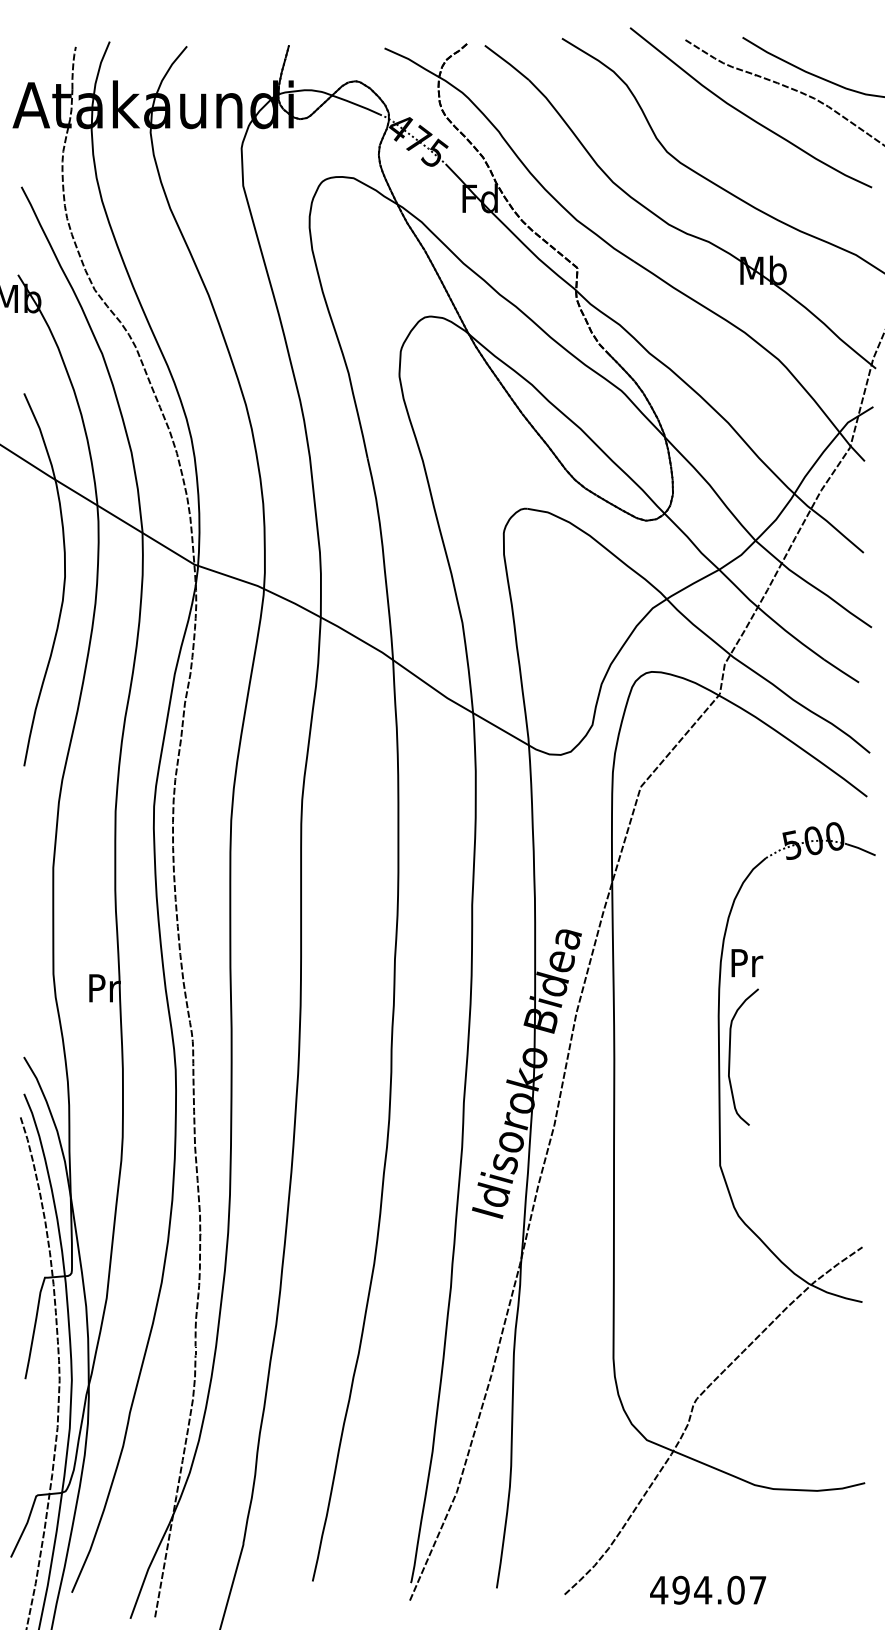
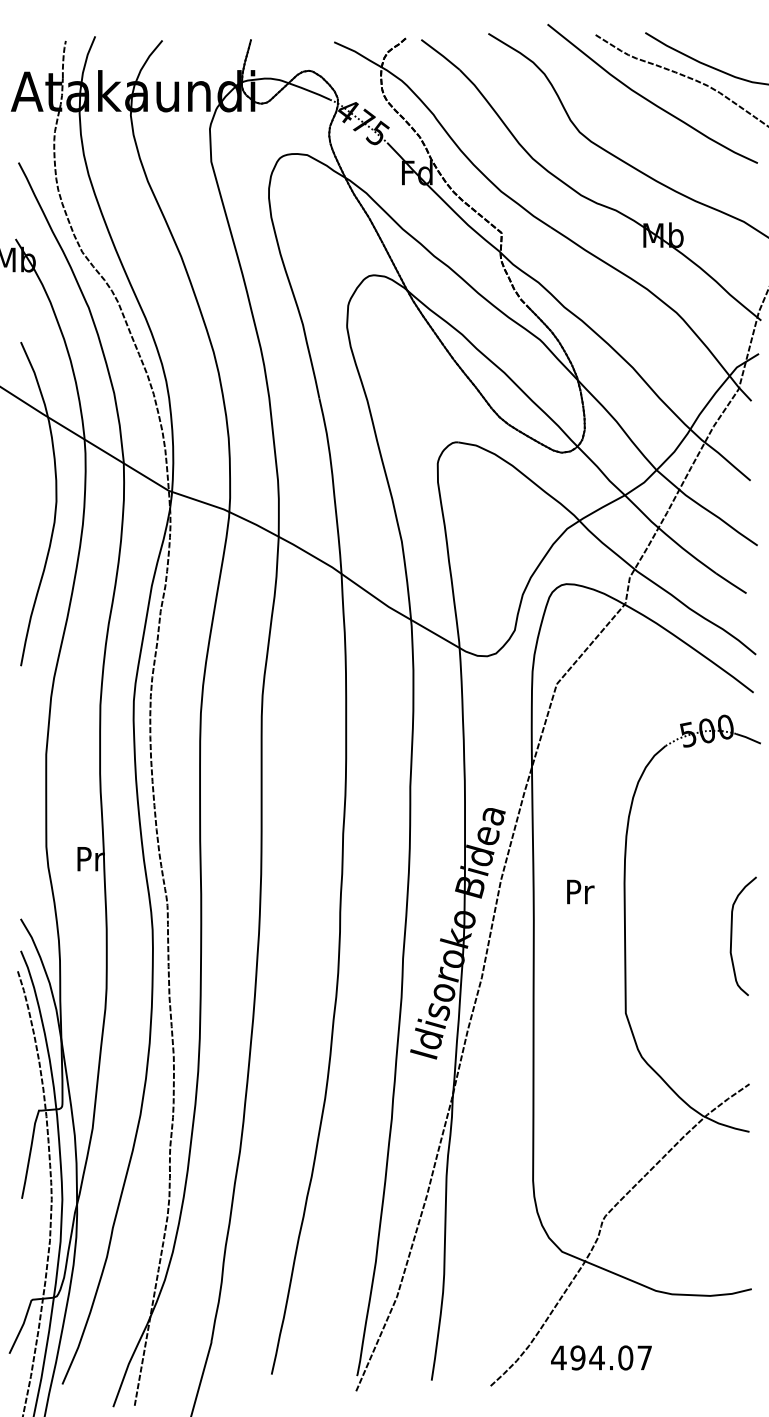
text: (747, 963) -> (580, 892), moved
curve: (730, 1056) -> (732, 935), moved
text: (708, 1589) -> (601, 1357), moved

